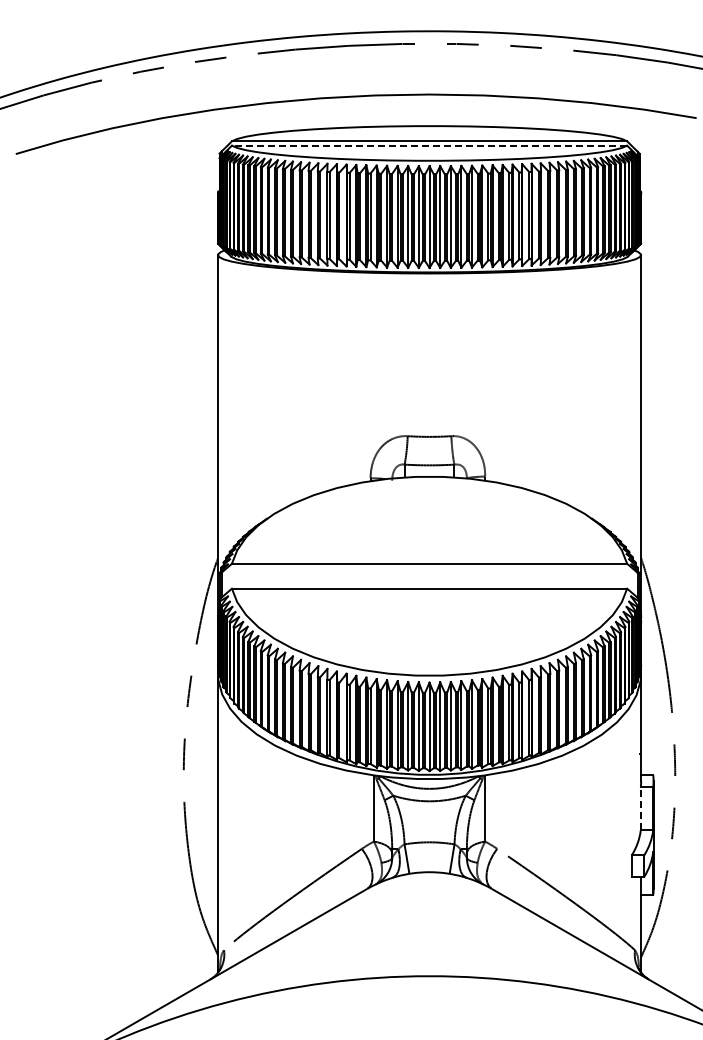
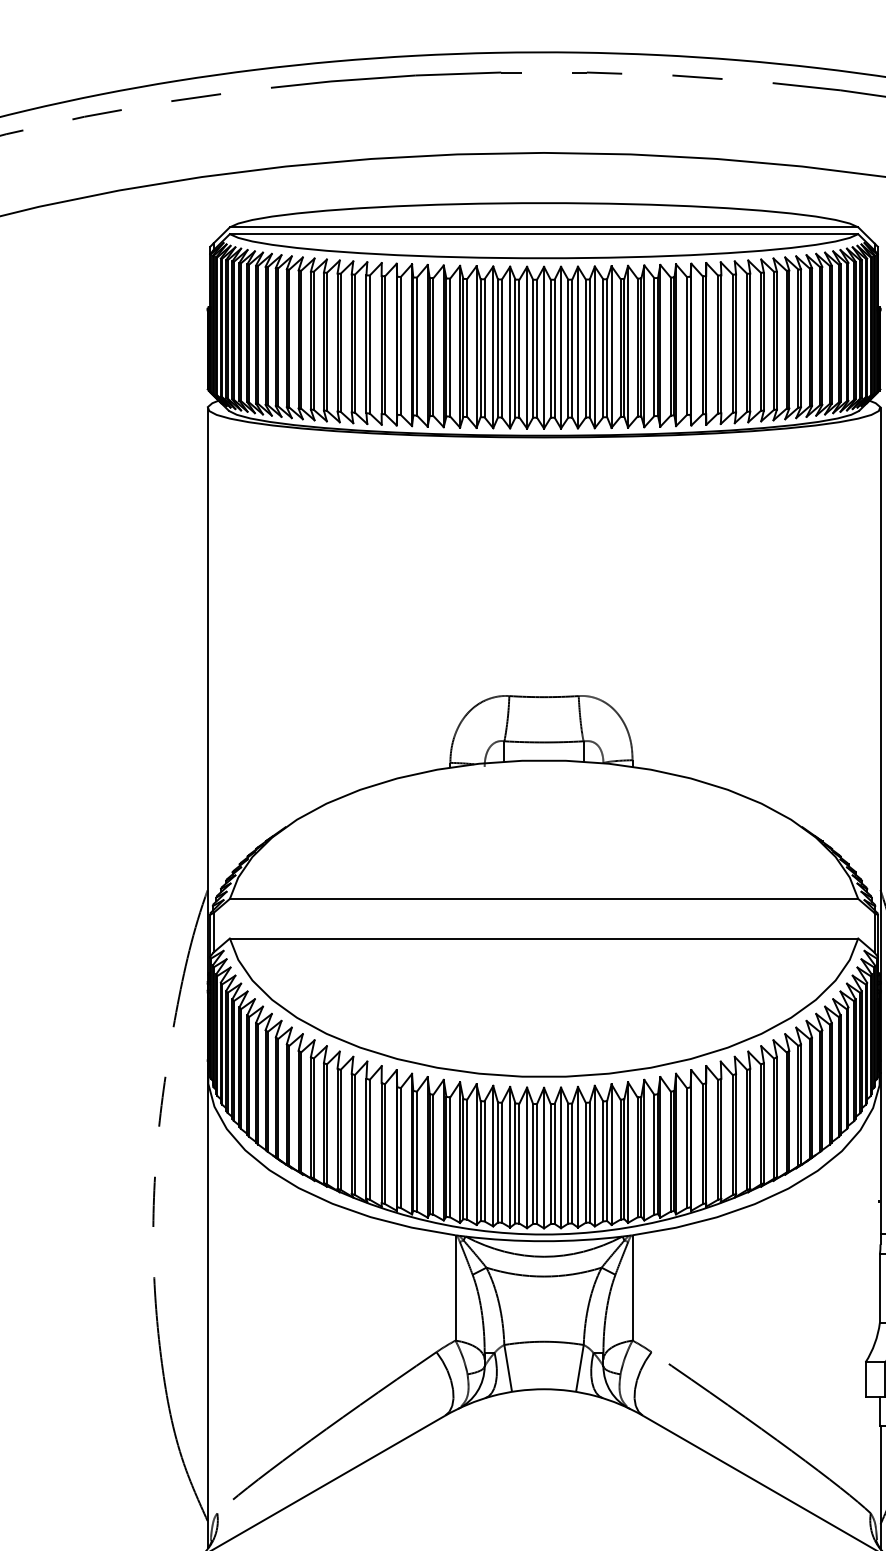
line: (429, 145) -> (543, 233), dashed -> solid
line: (640, 808) -> (879, 1287), dashed -> solid

